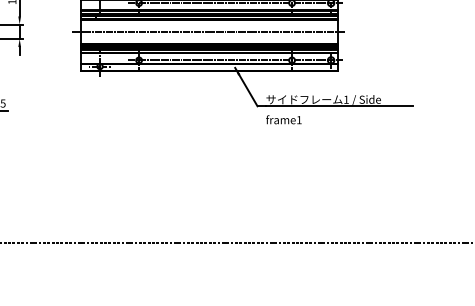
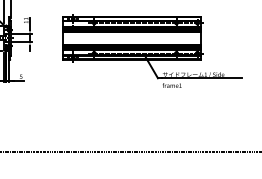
line: (208, 32) -> (131, 38), removed

